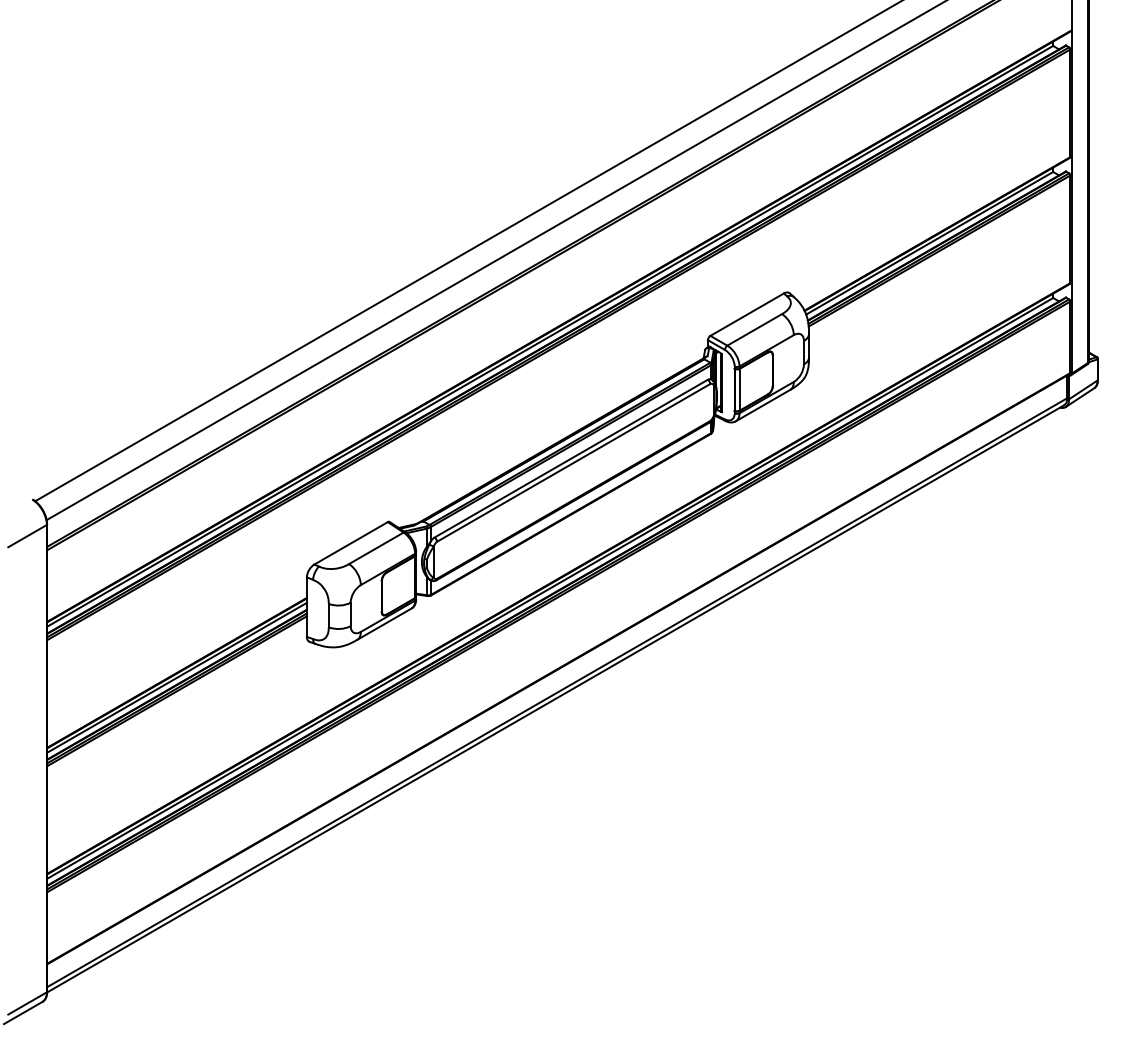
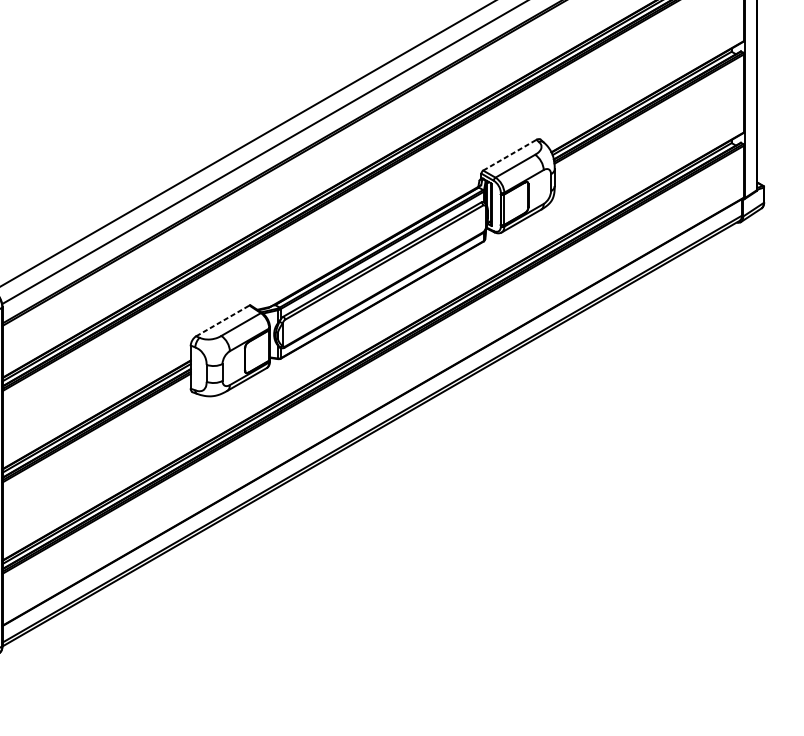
line: (747, 314) -> (510, 155), solid -> dashed
line: (351, 543) -> (223, 321), solid -> dashed

